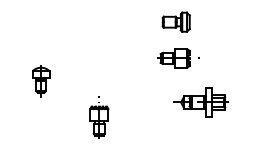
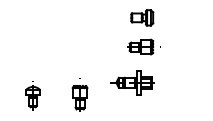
part: (41, 81) -> (33, 98), moved
part: (200, 102) -> (131, 82), moved

